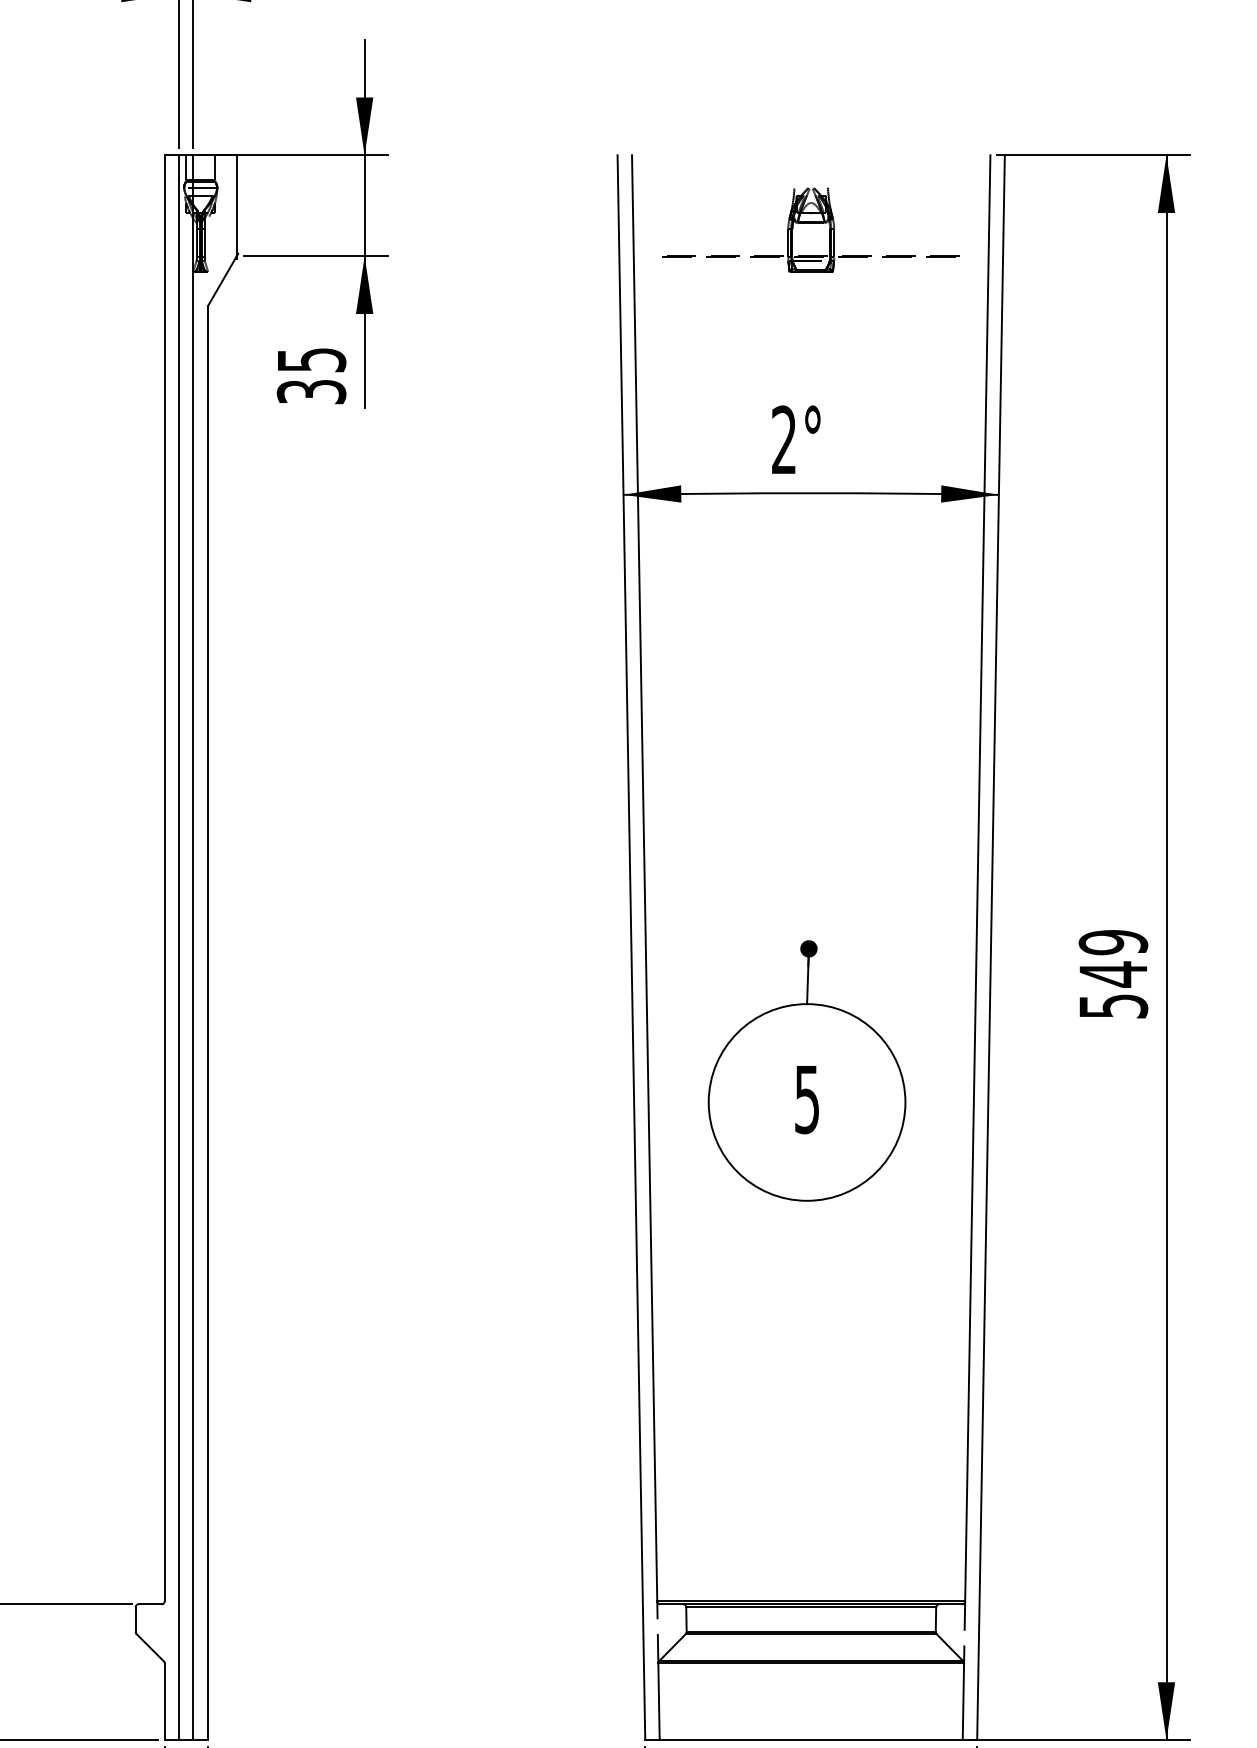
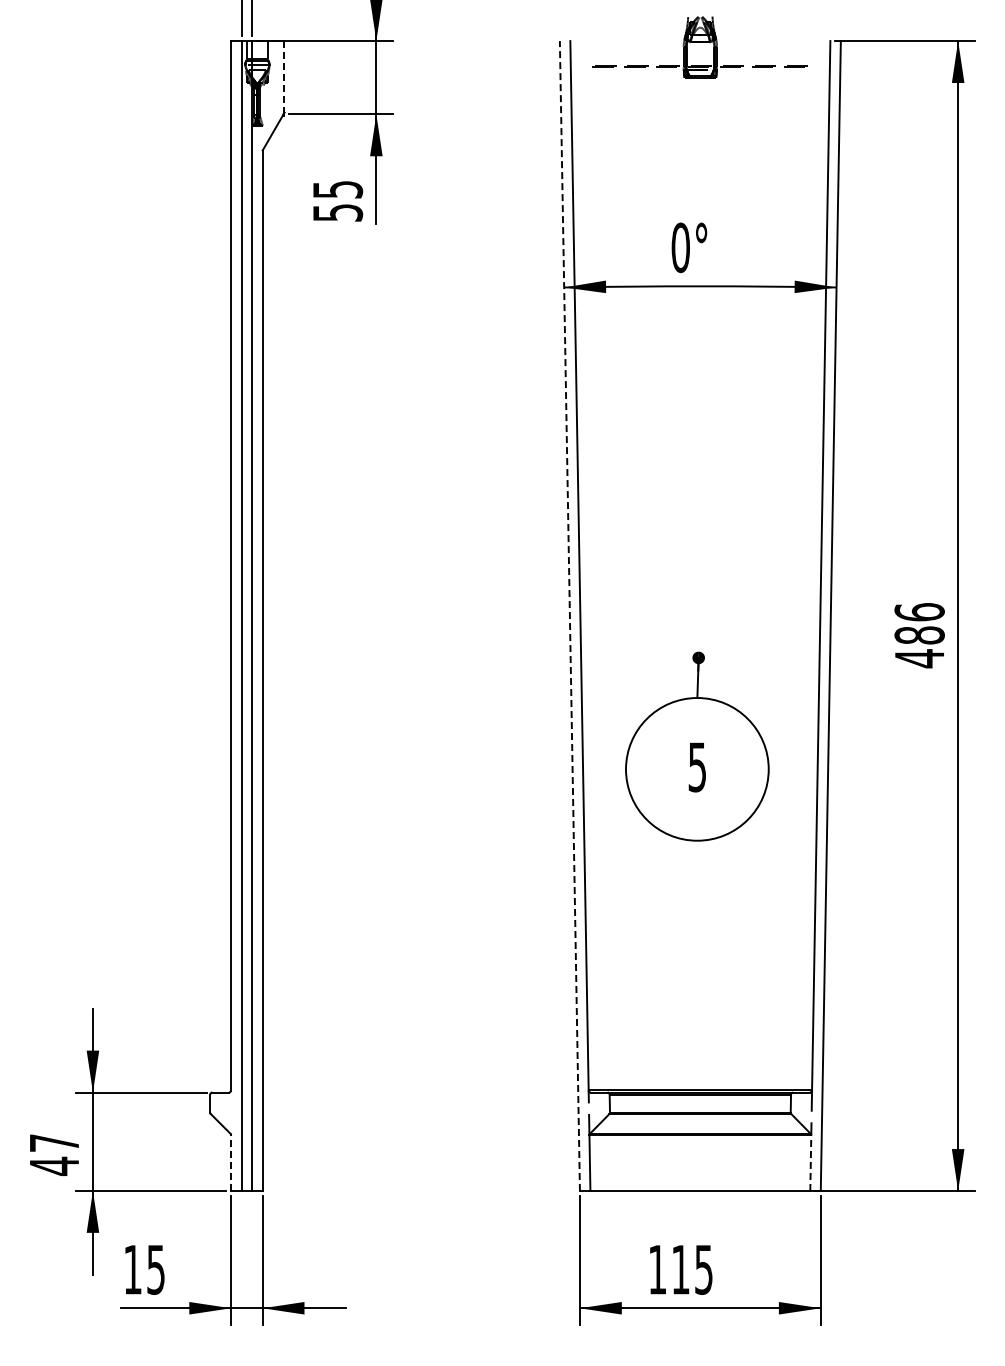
line: (236, 205) -> (283, 77), solid -> dashed
part: (810, 230) -> (699, 47), moved
text: (311, 391) -> (337, 212), 35 -> 55
text: (783, 439) -> (680, 247), 2° -> 0°
line: (630, 946) -> (569, 615), solid -> dashed
text: (1113, 974) -> (919, 635), 549 -> 486
part: (807, 1070) -> (697, 746), moved
line: (165, 1702) -> (231, 1163), solid -> dashed
line: (963, 1702) -> (810, 1163), solid -> dashed

